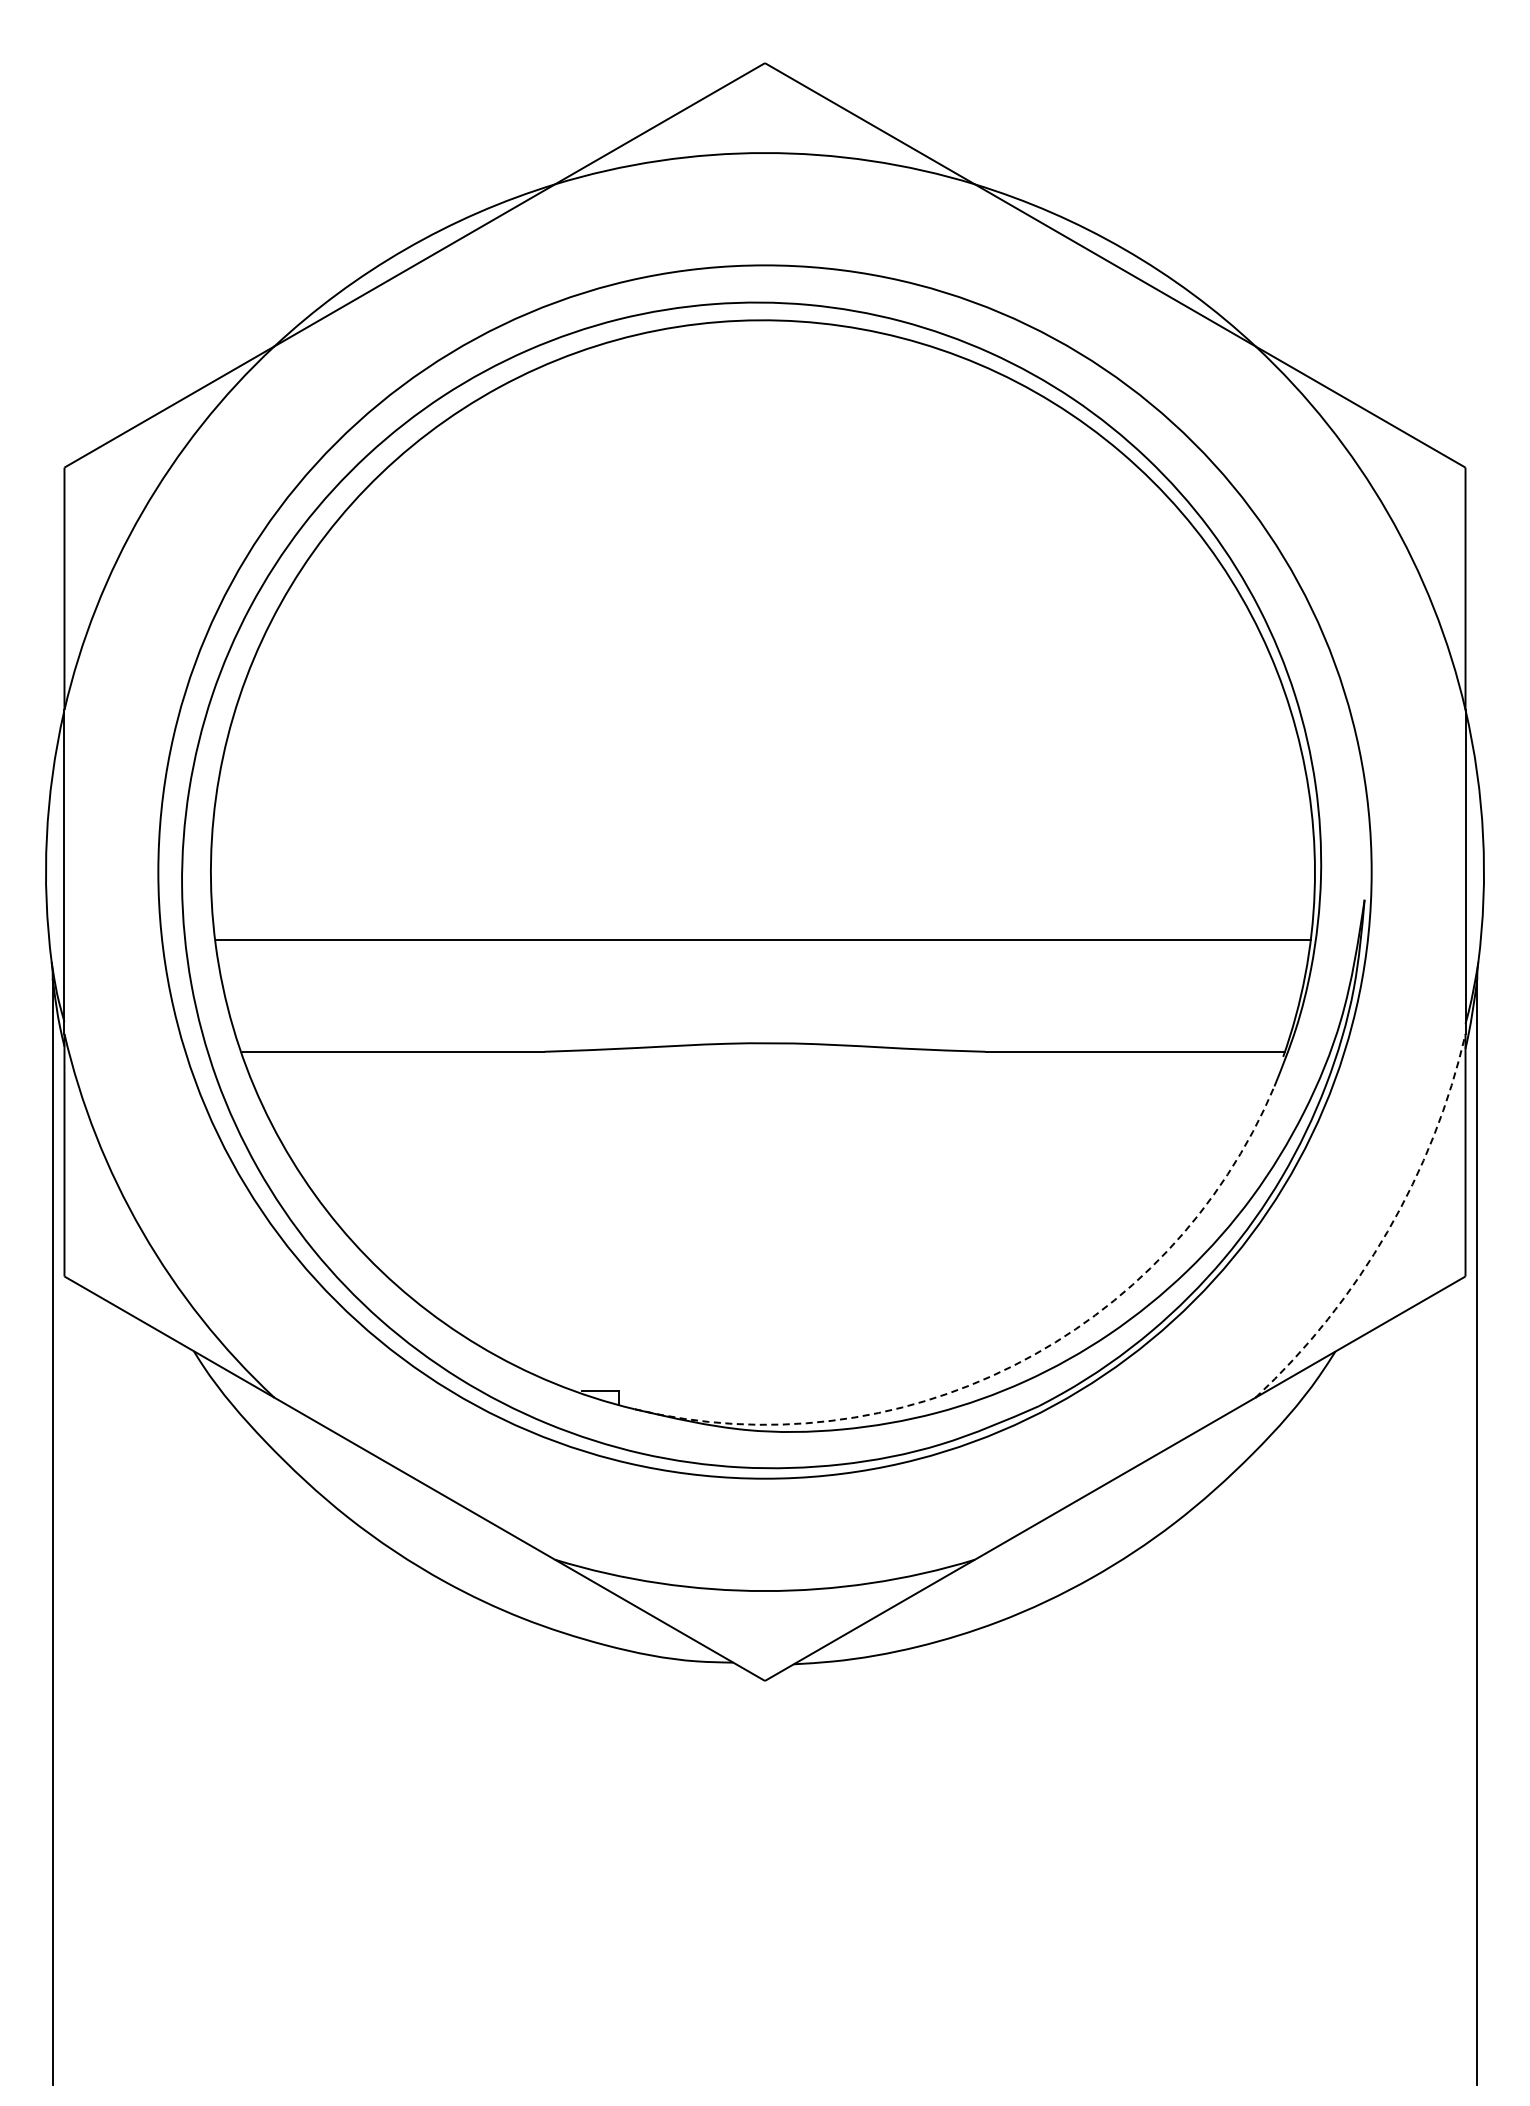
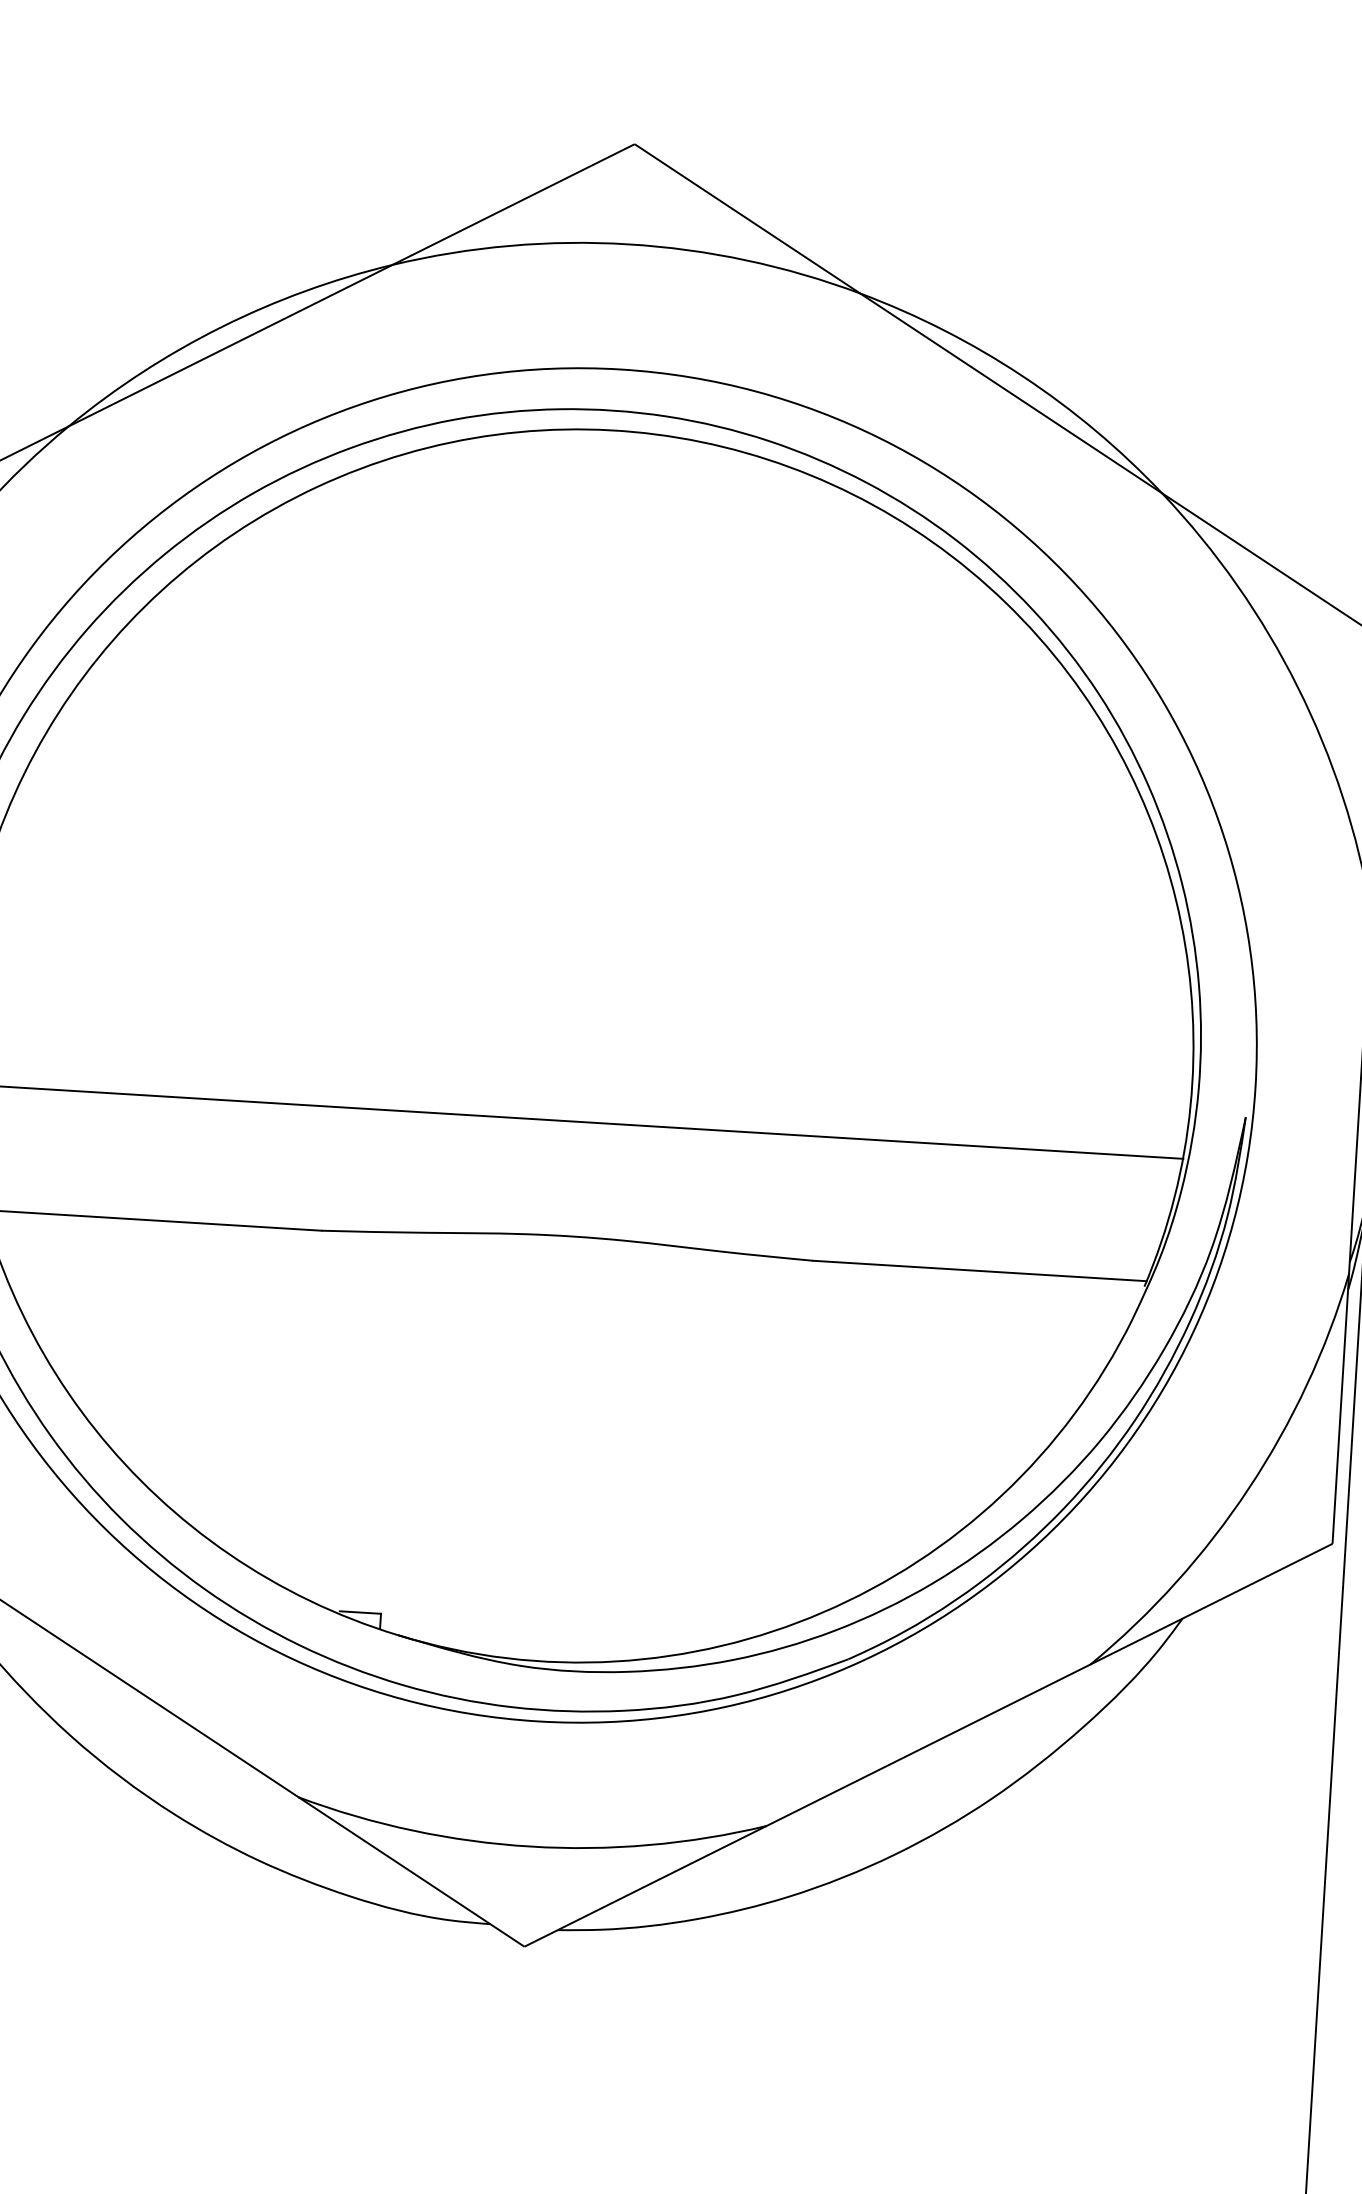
arc: (1387, 1231) -> (1248, 1488), dashed -> solid
arc: (1013, 1365) -> (822, 1612), dashed -> solid

